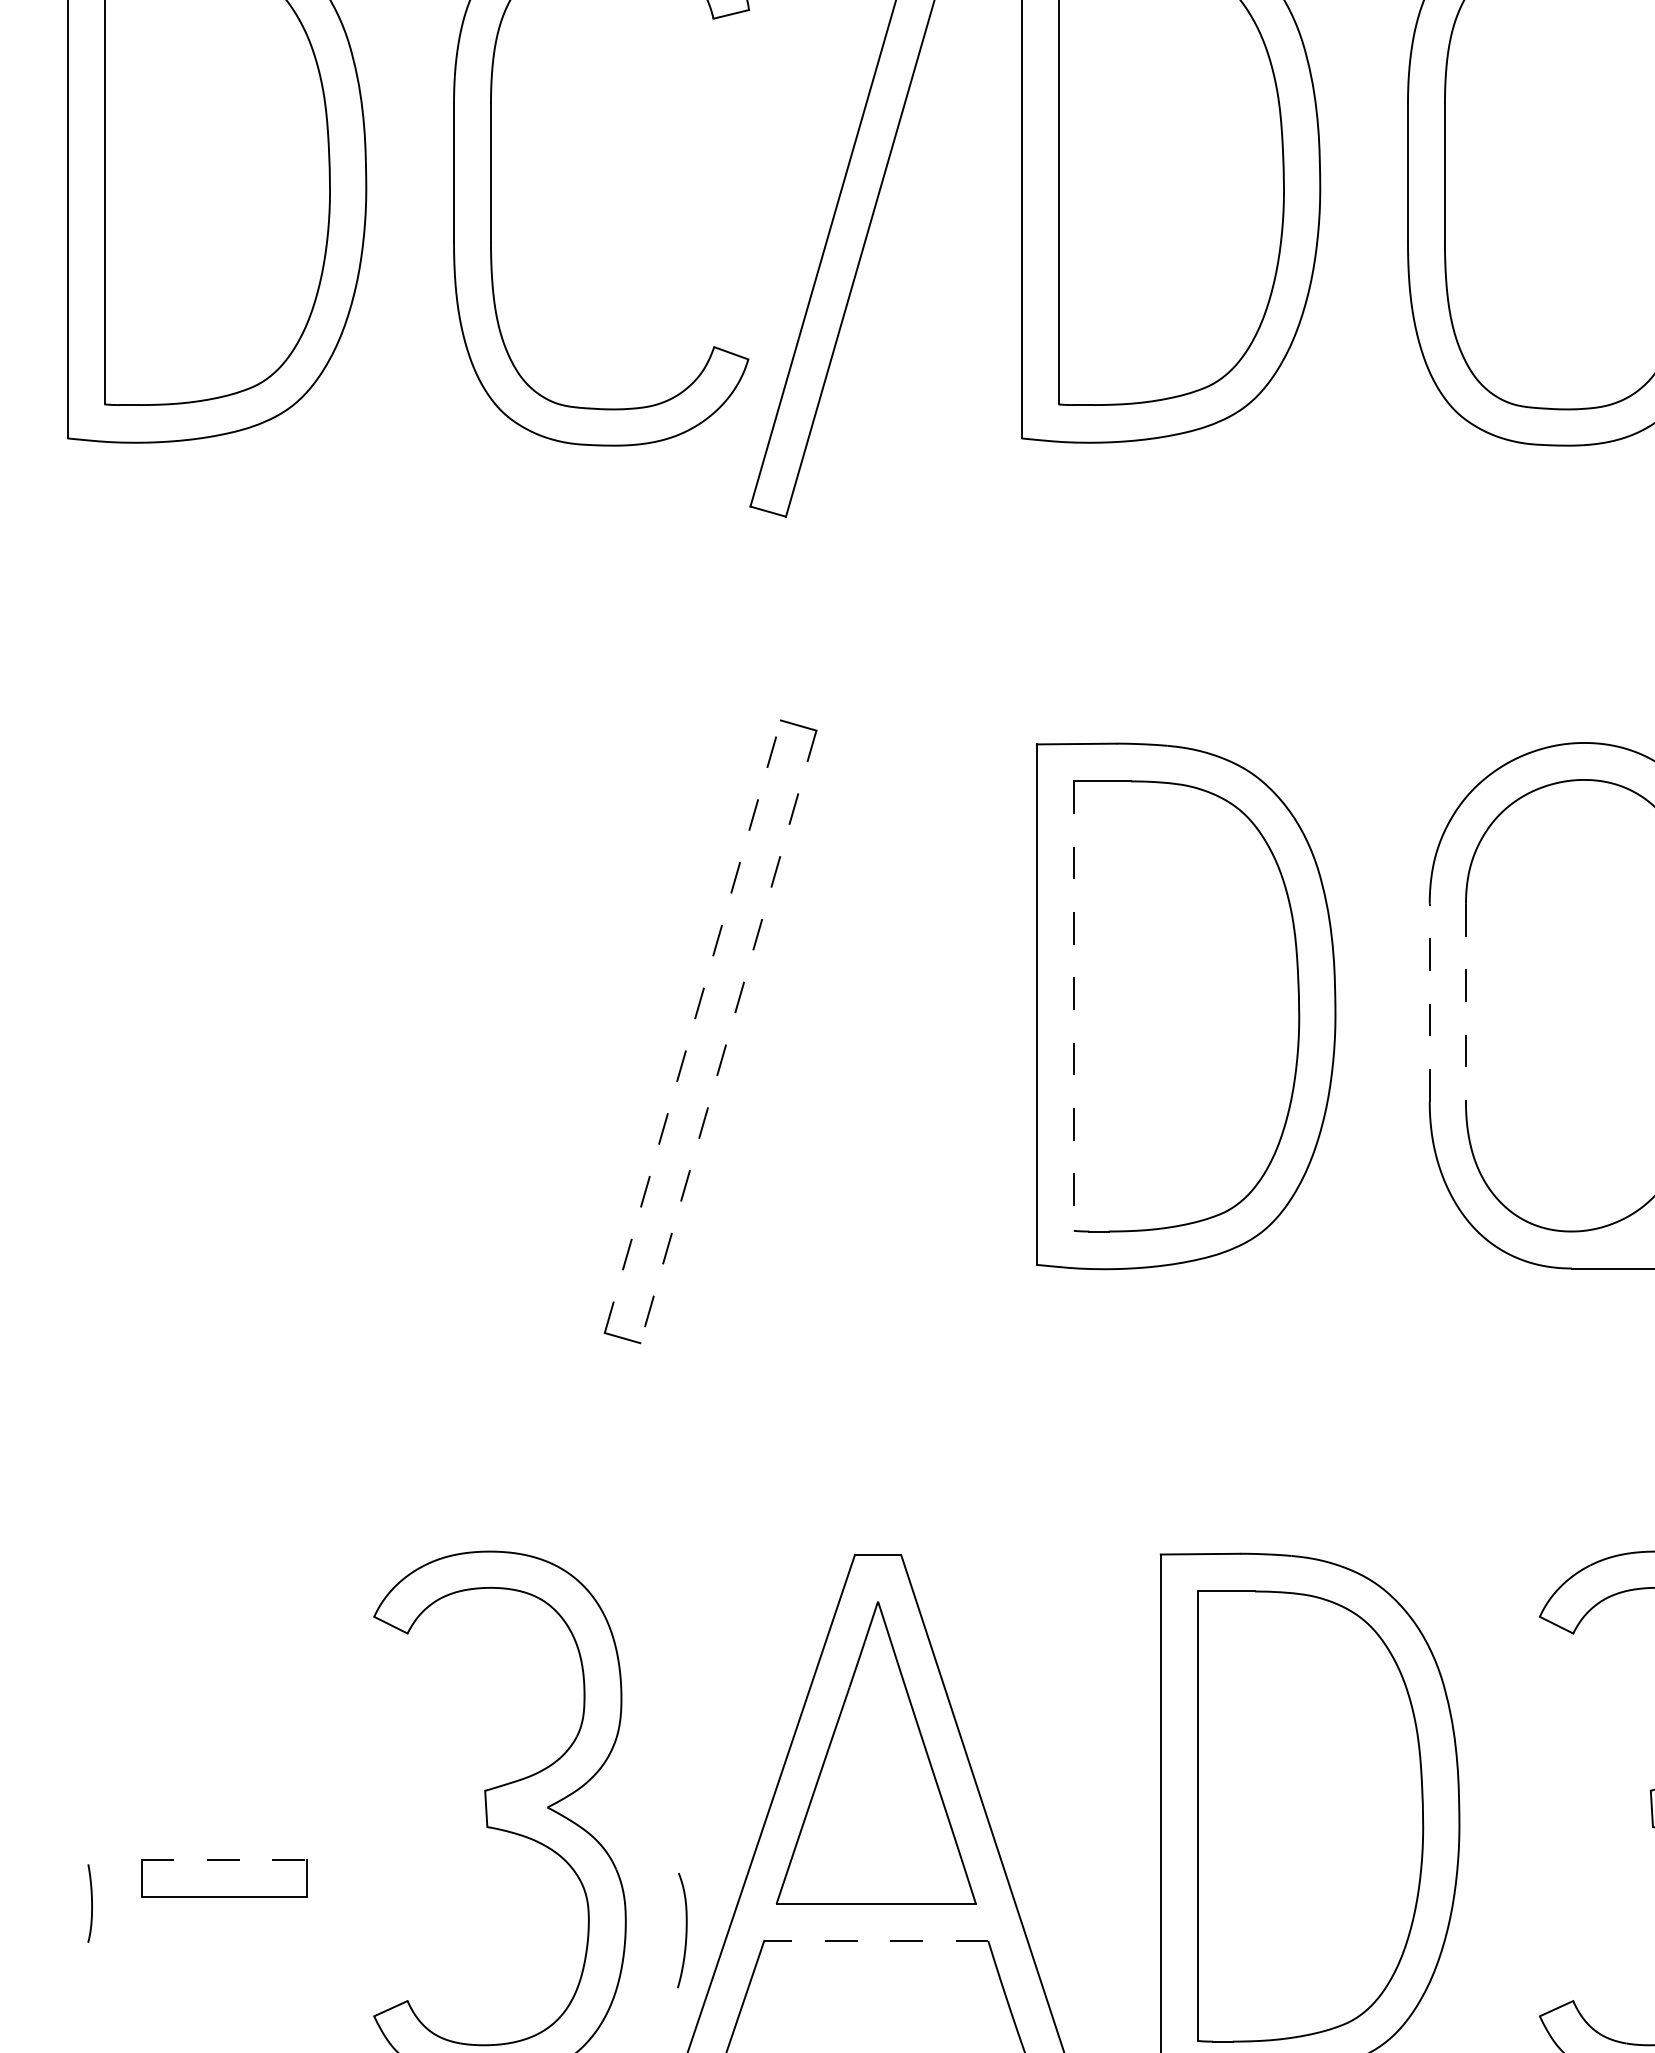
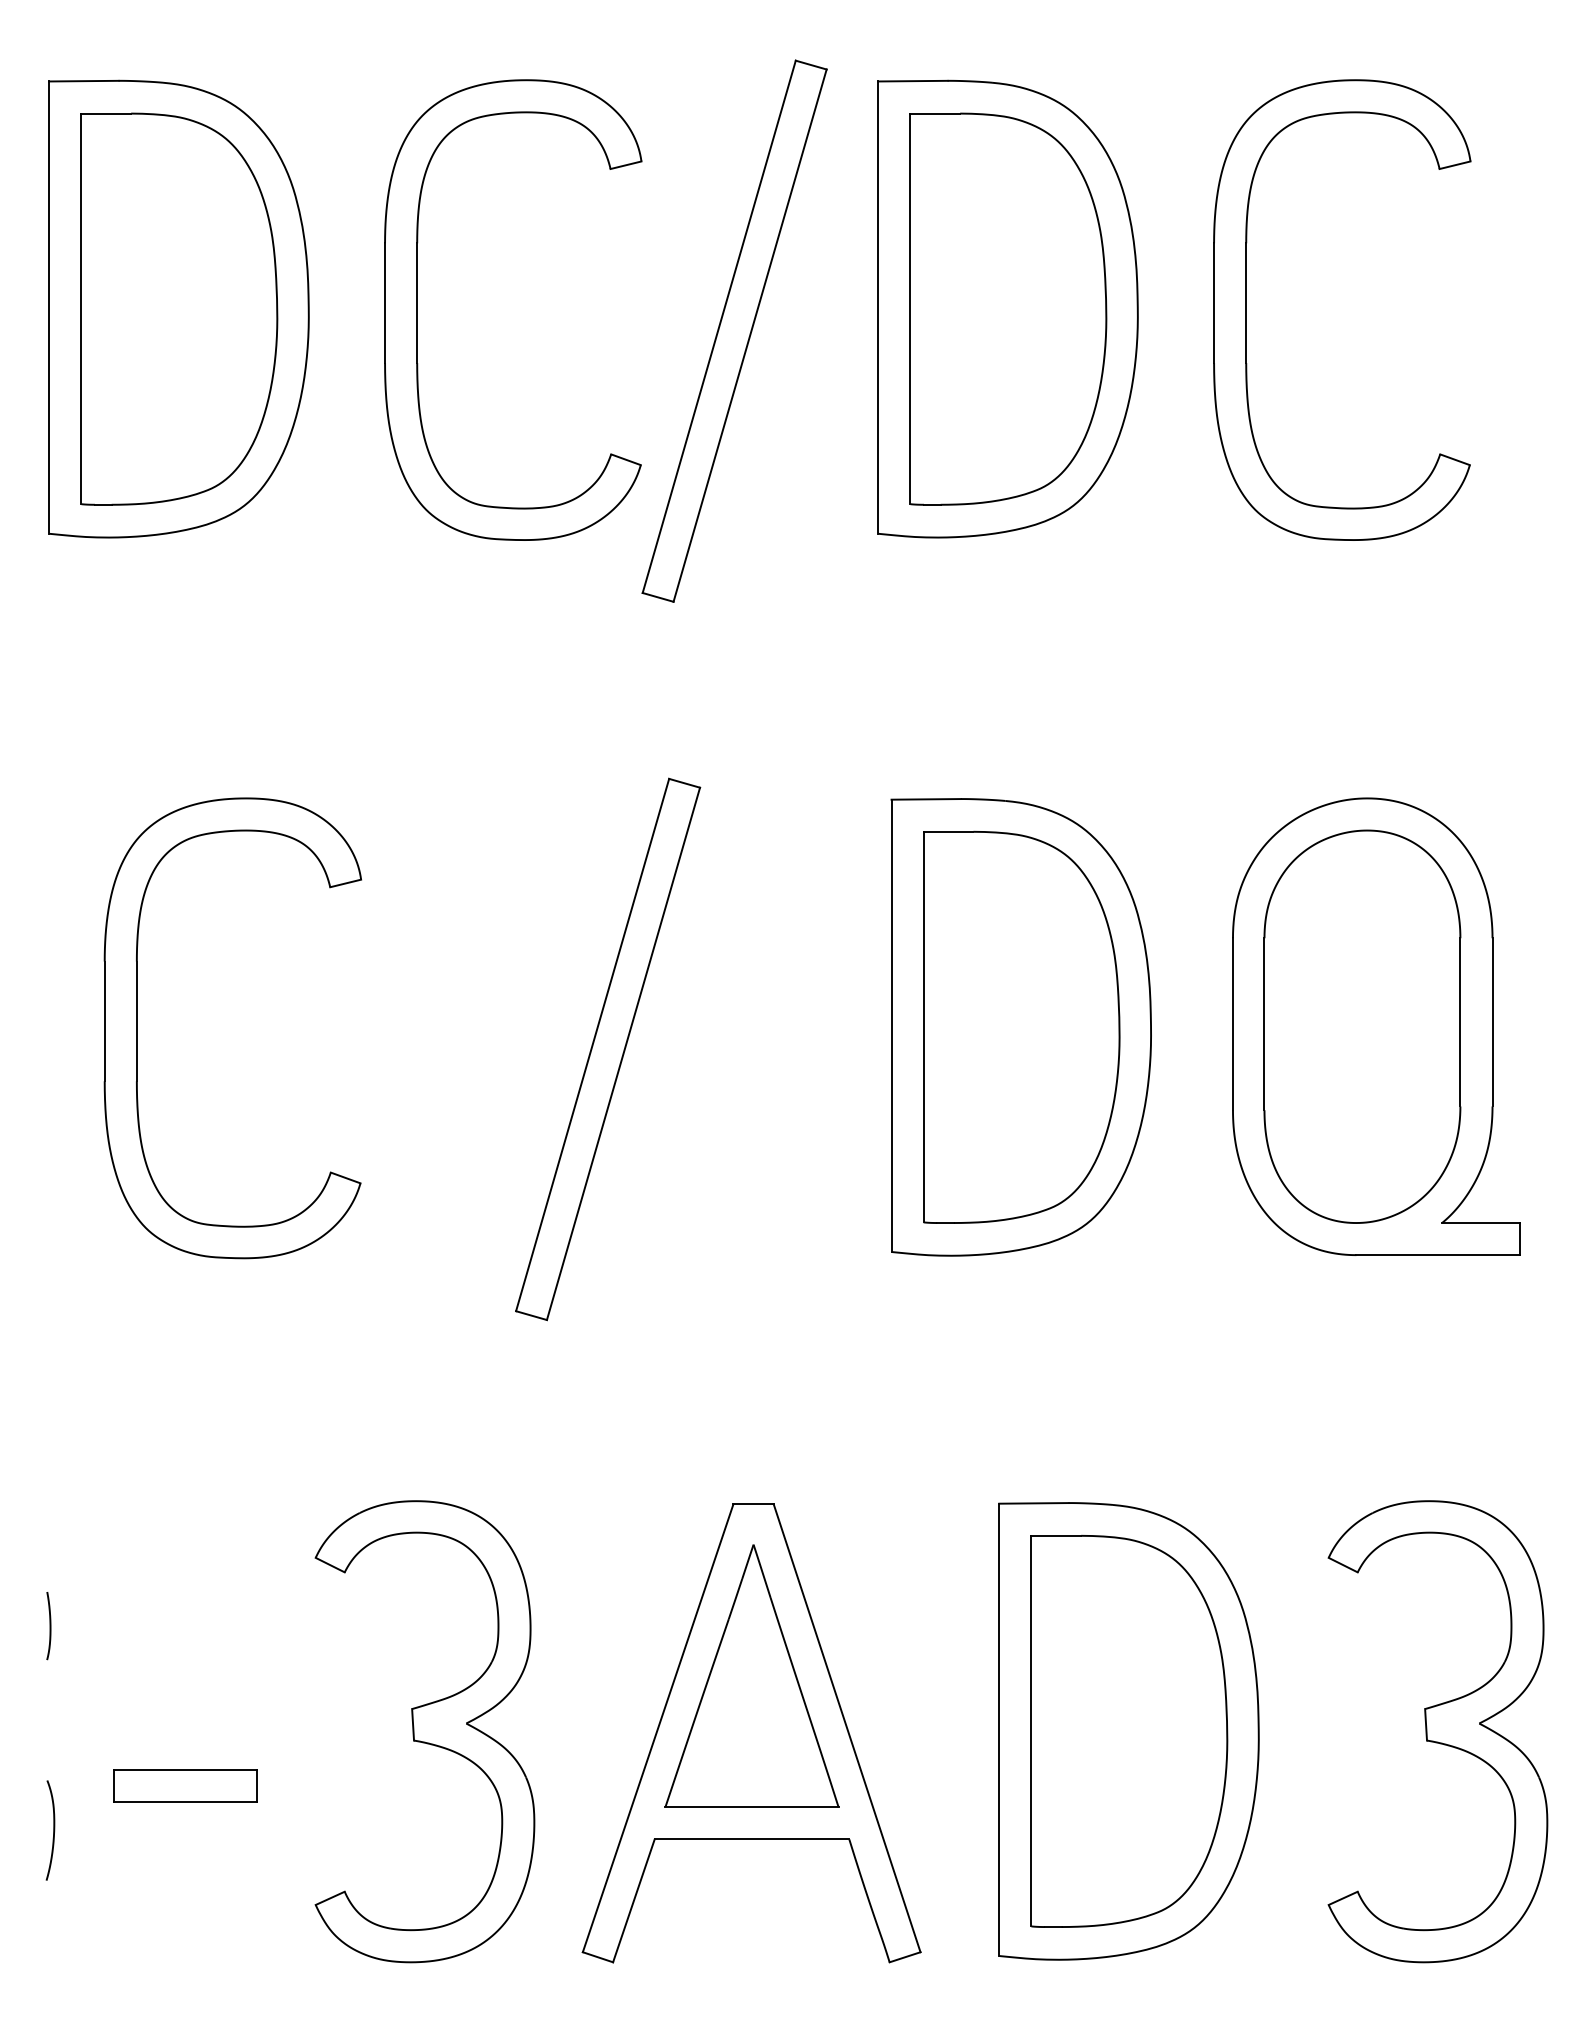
line: (1429, 1003) -> (1232, 1024), dashed -> solid
line: (1465, 1003) -> (1264, 1024), dashed -> solid
line: (1073, 1006) -> (923, 1027), dashed -> solid
part: (169, 1007) -> (137, 1028), added
line: (692, 1027) -> (592, 1045), dashed -> solid
line: (728, 1036) -> (623, 1053), dashed -> solid
line: (224, 1860) -> (185, 1769), dashed -> solid
curve: (90, 1904) -> (49, 1626), moved
curve: (685, 1930) -> (53, 1830), moved
line: (875, 1940) -> (751, 1839), dashed -> solid

